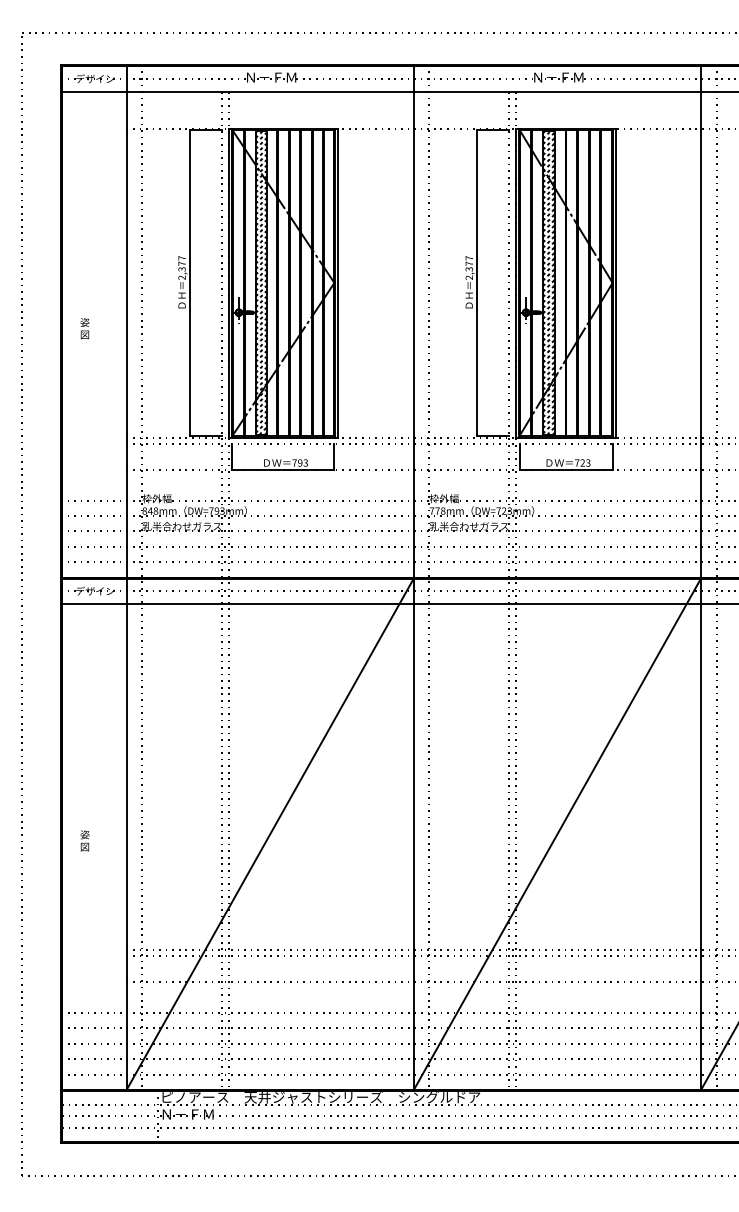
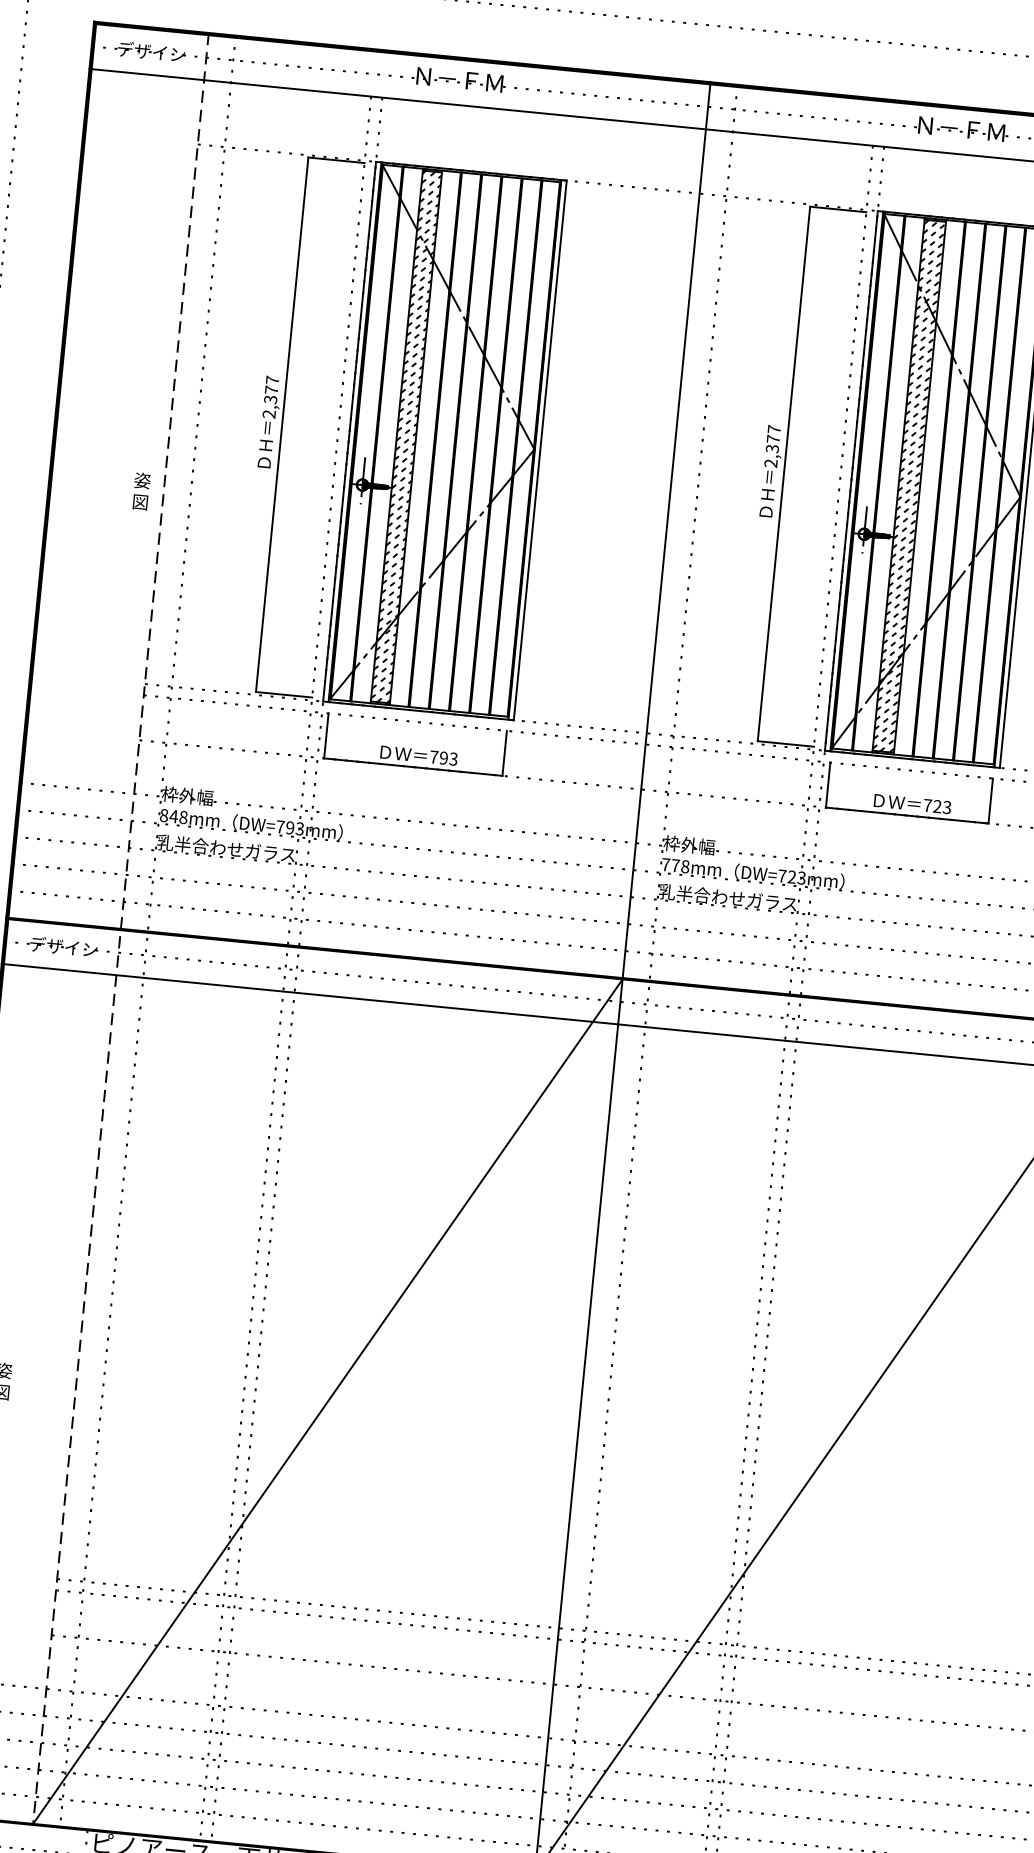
text: (84, 328) -> (140, 491), moved
line: (126, 577) -> (120, 928), solid -> dashed

